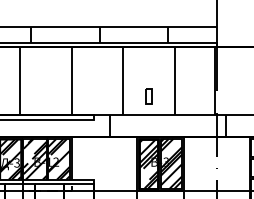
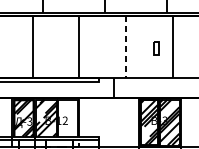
line: (123, 81) -> (126, 47), solid -> dashed
part: (148, 96) -> (156, 48), moved
hatch: (58, 159) -> (67, 118), removed

